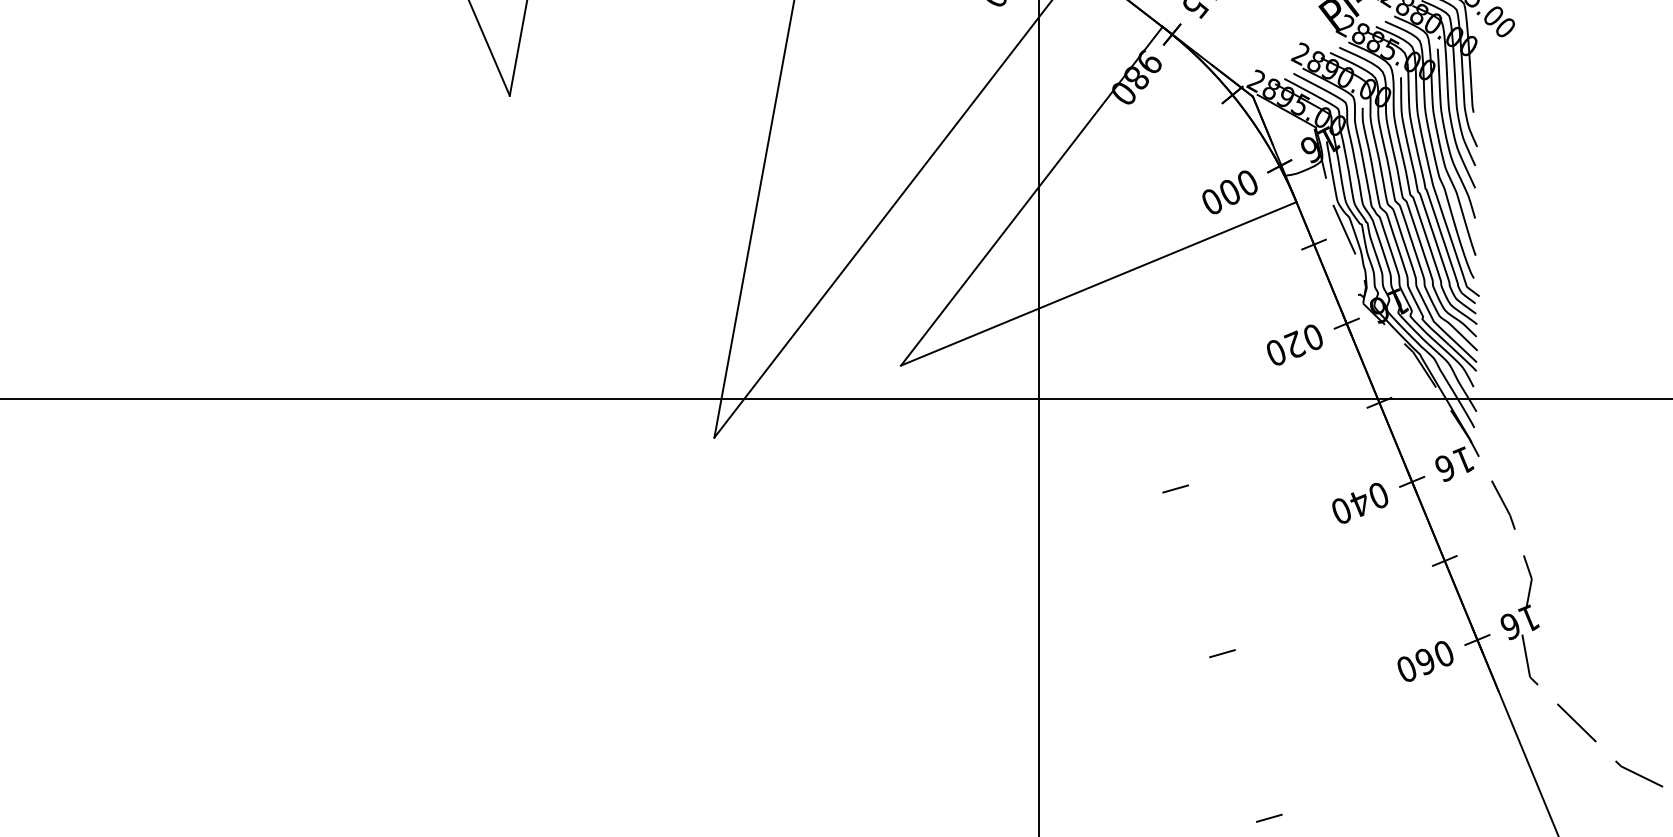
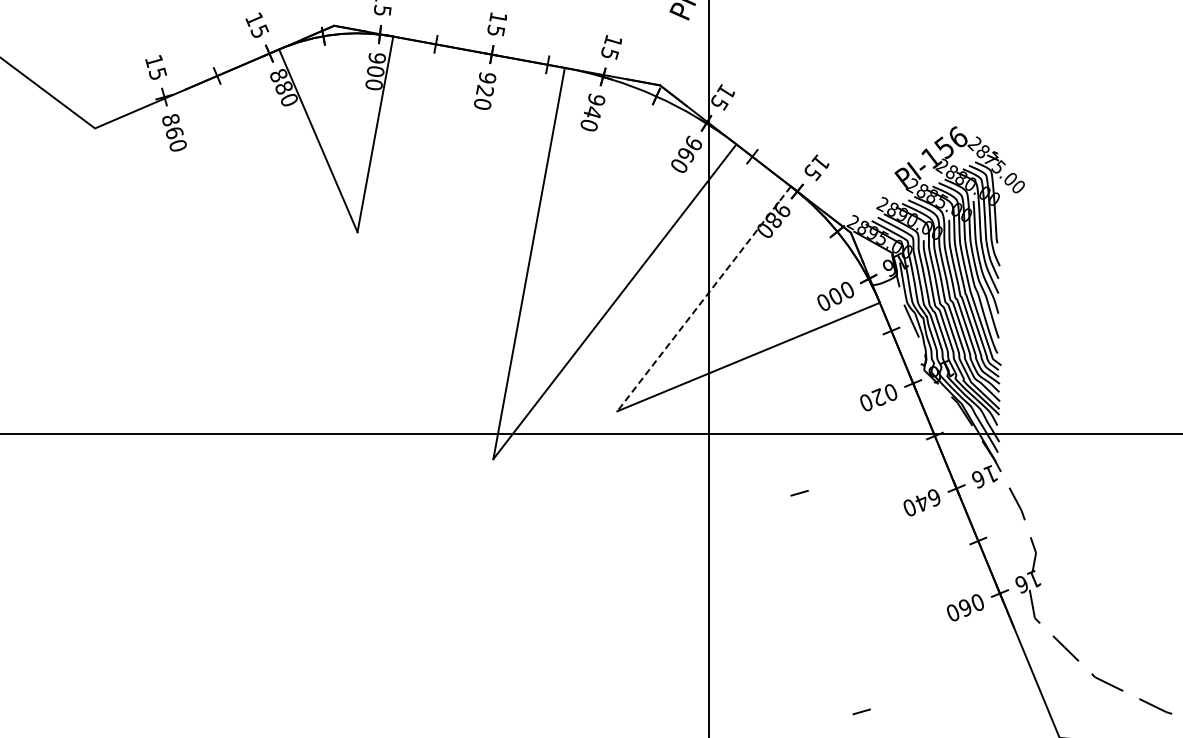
line: (1030, 197) -> (703, 299), solid -> dashed
text: (1377, 495) -> (933, 497), 040 -> 640
line: (1222, 653) -> (830, 602), removed

